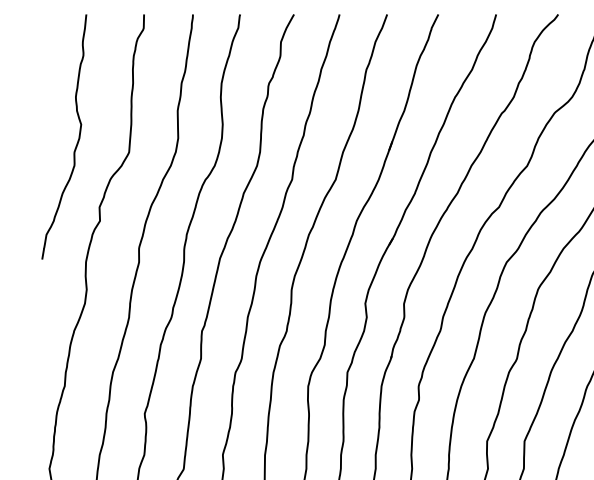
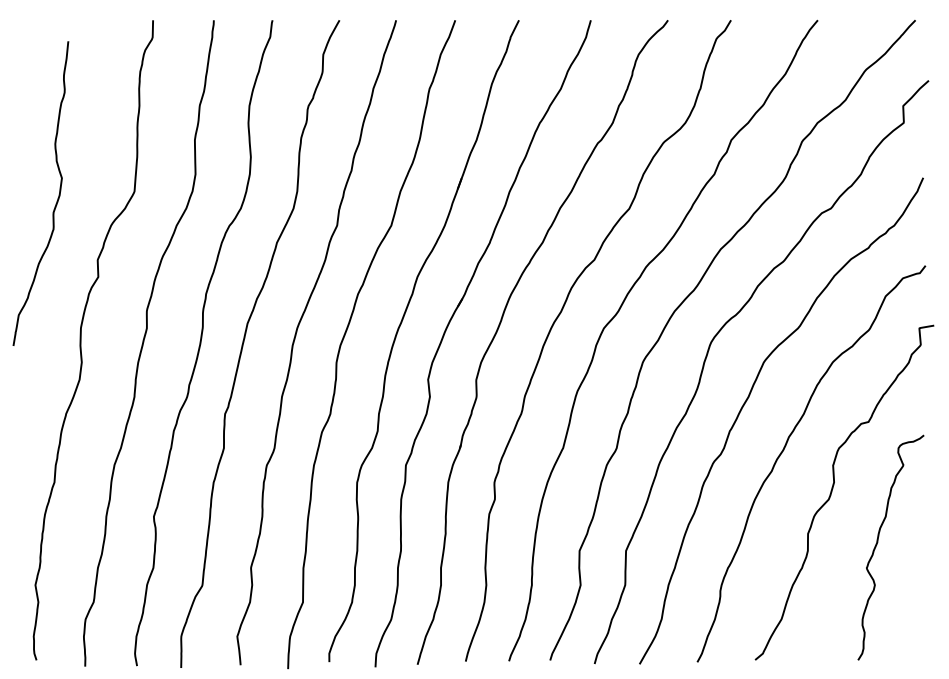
curve: (77, 140) -> (57, 198), moved

